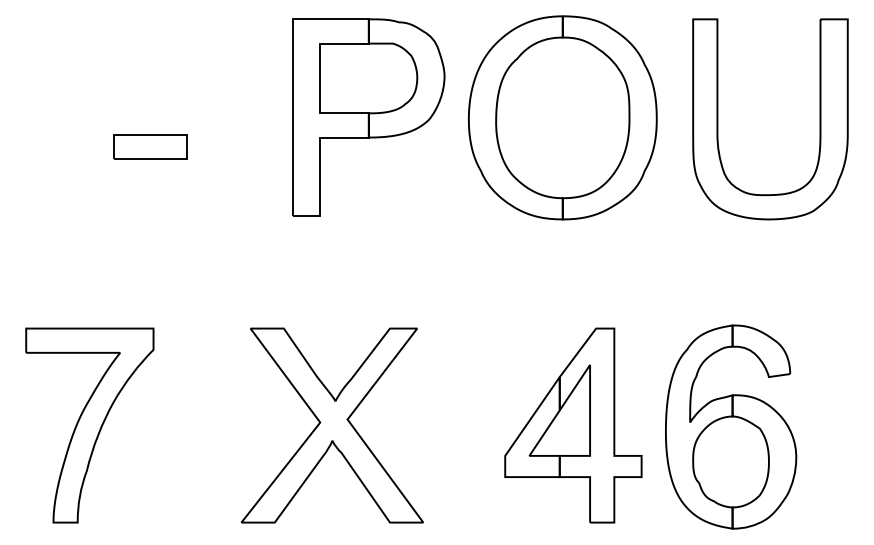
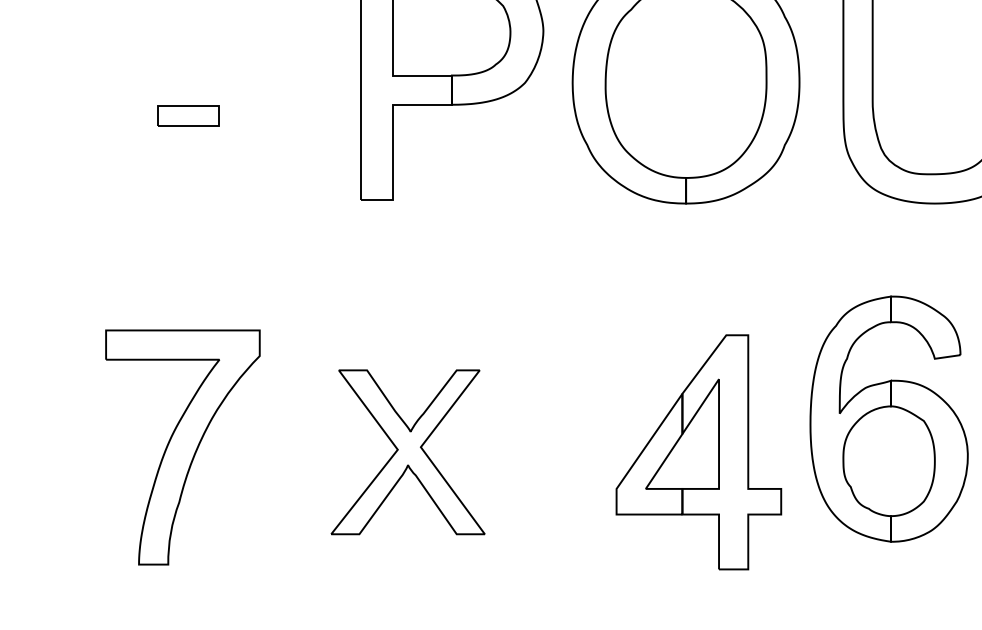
part: (150, 146) -> (188, 115), size x0.7
part: (89, 425) -> (182, 447), moved
part: (332, 425) -> (408, 452), size x0.7
part: (731, 426) -> (889, 418), moved

